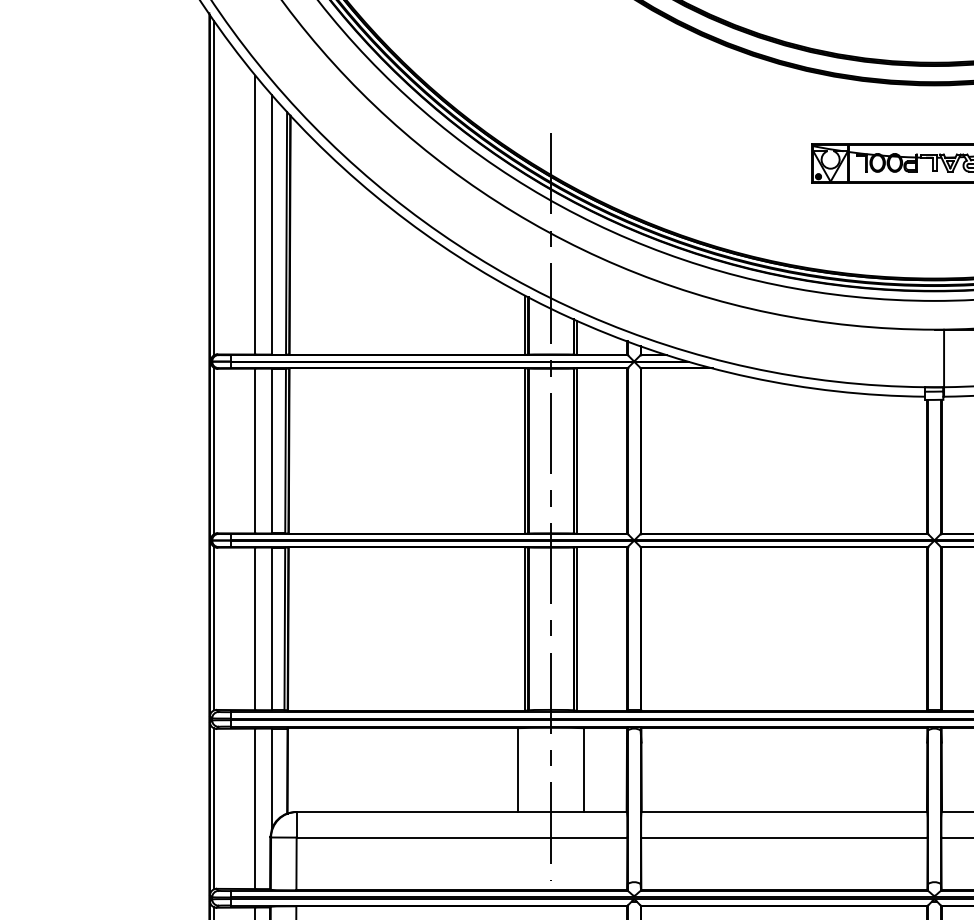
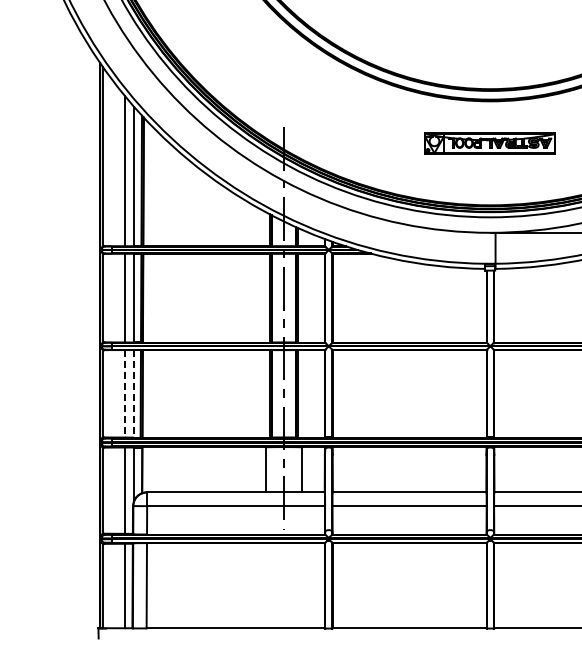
line: (254, 628) -> (124, 393), solid -> dashed
line: (271, 628) -> (133, 393), solid -> dashed

